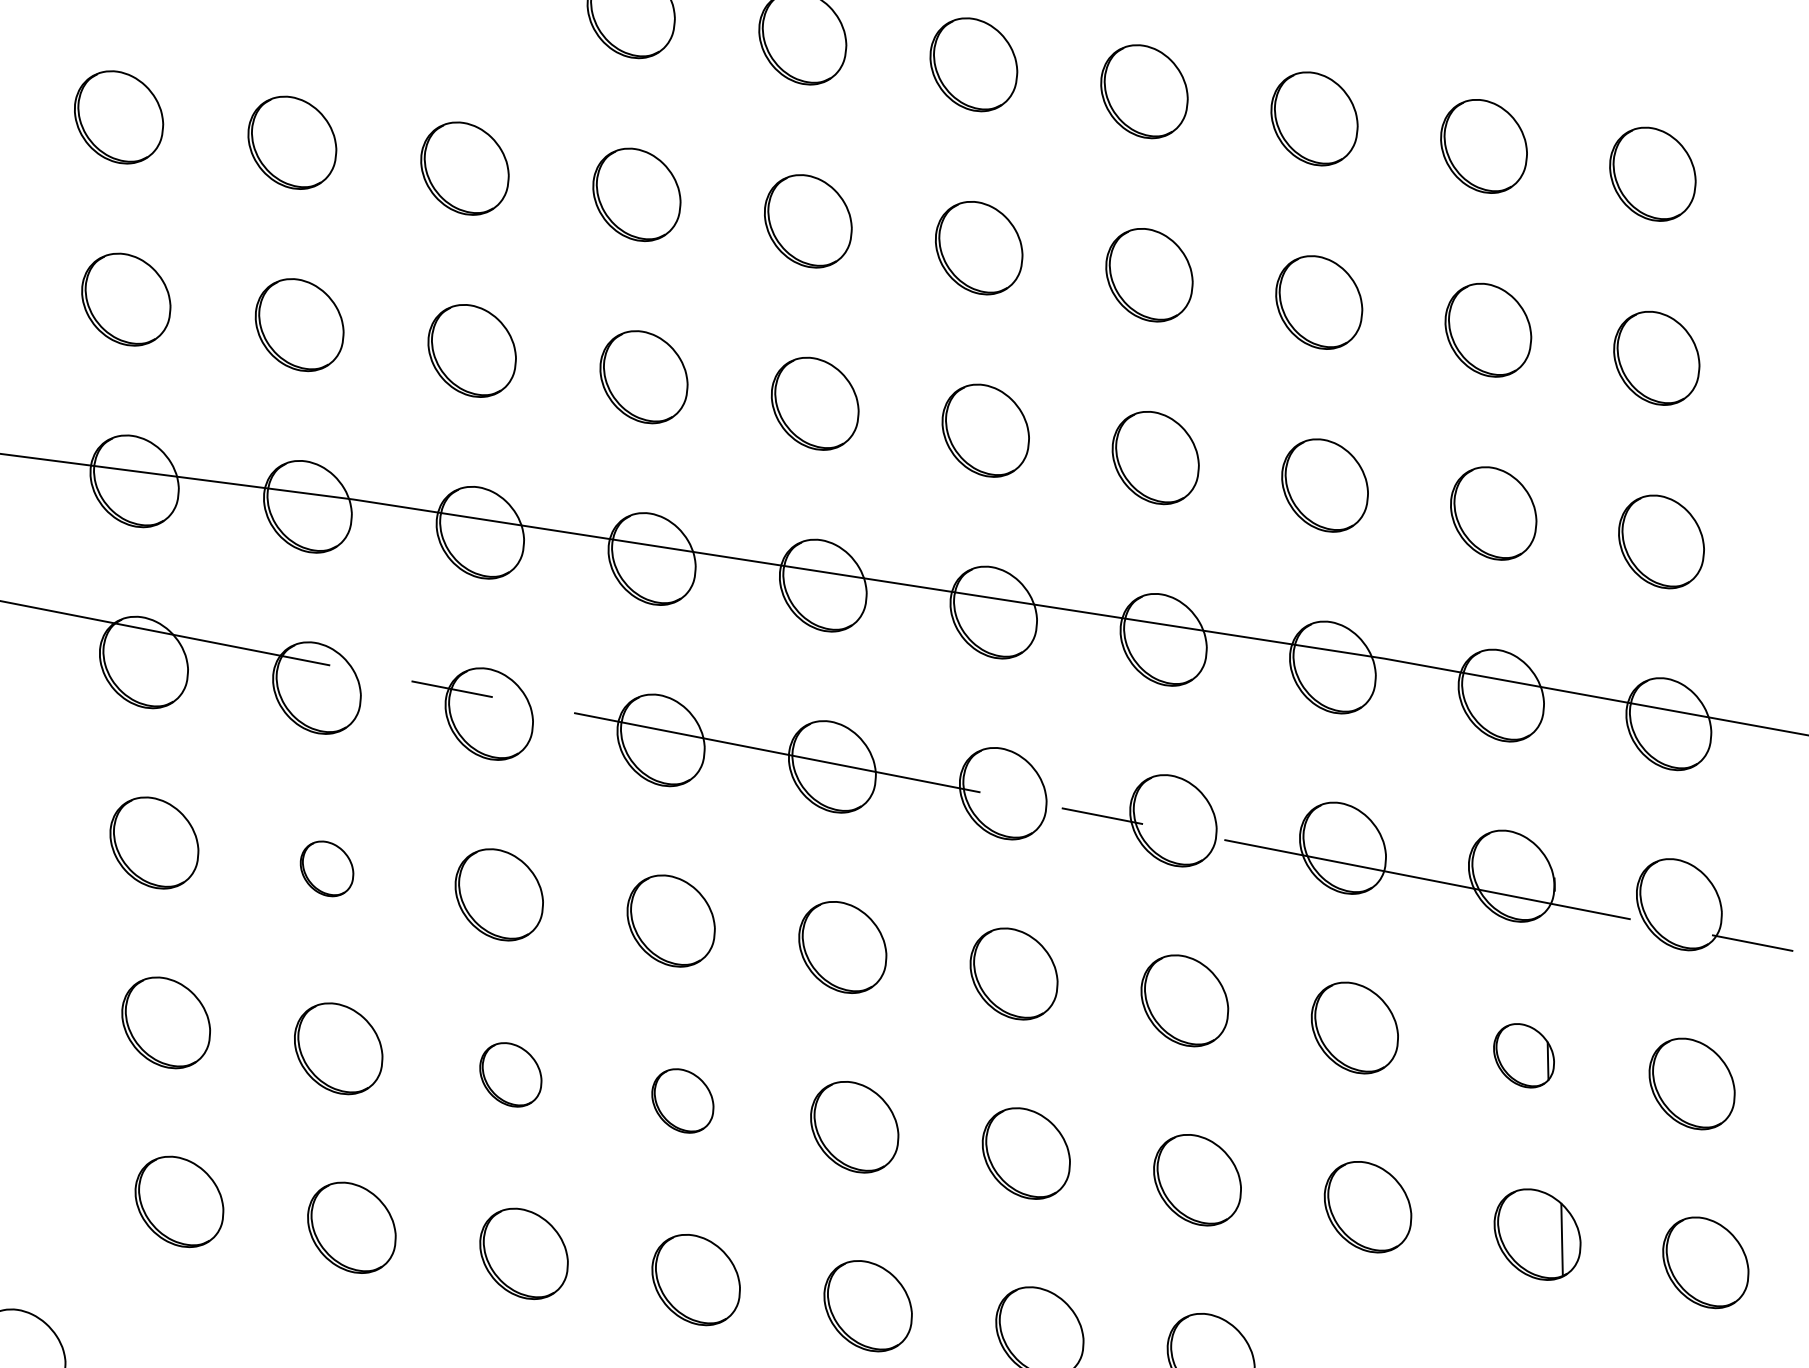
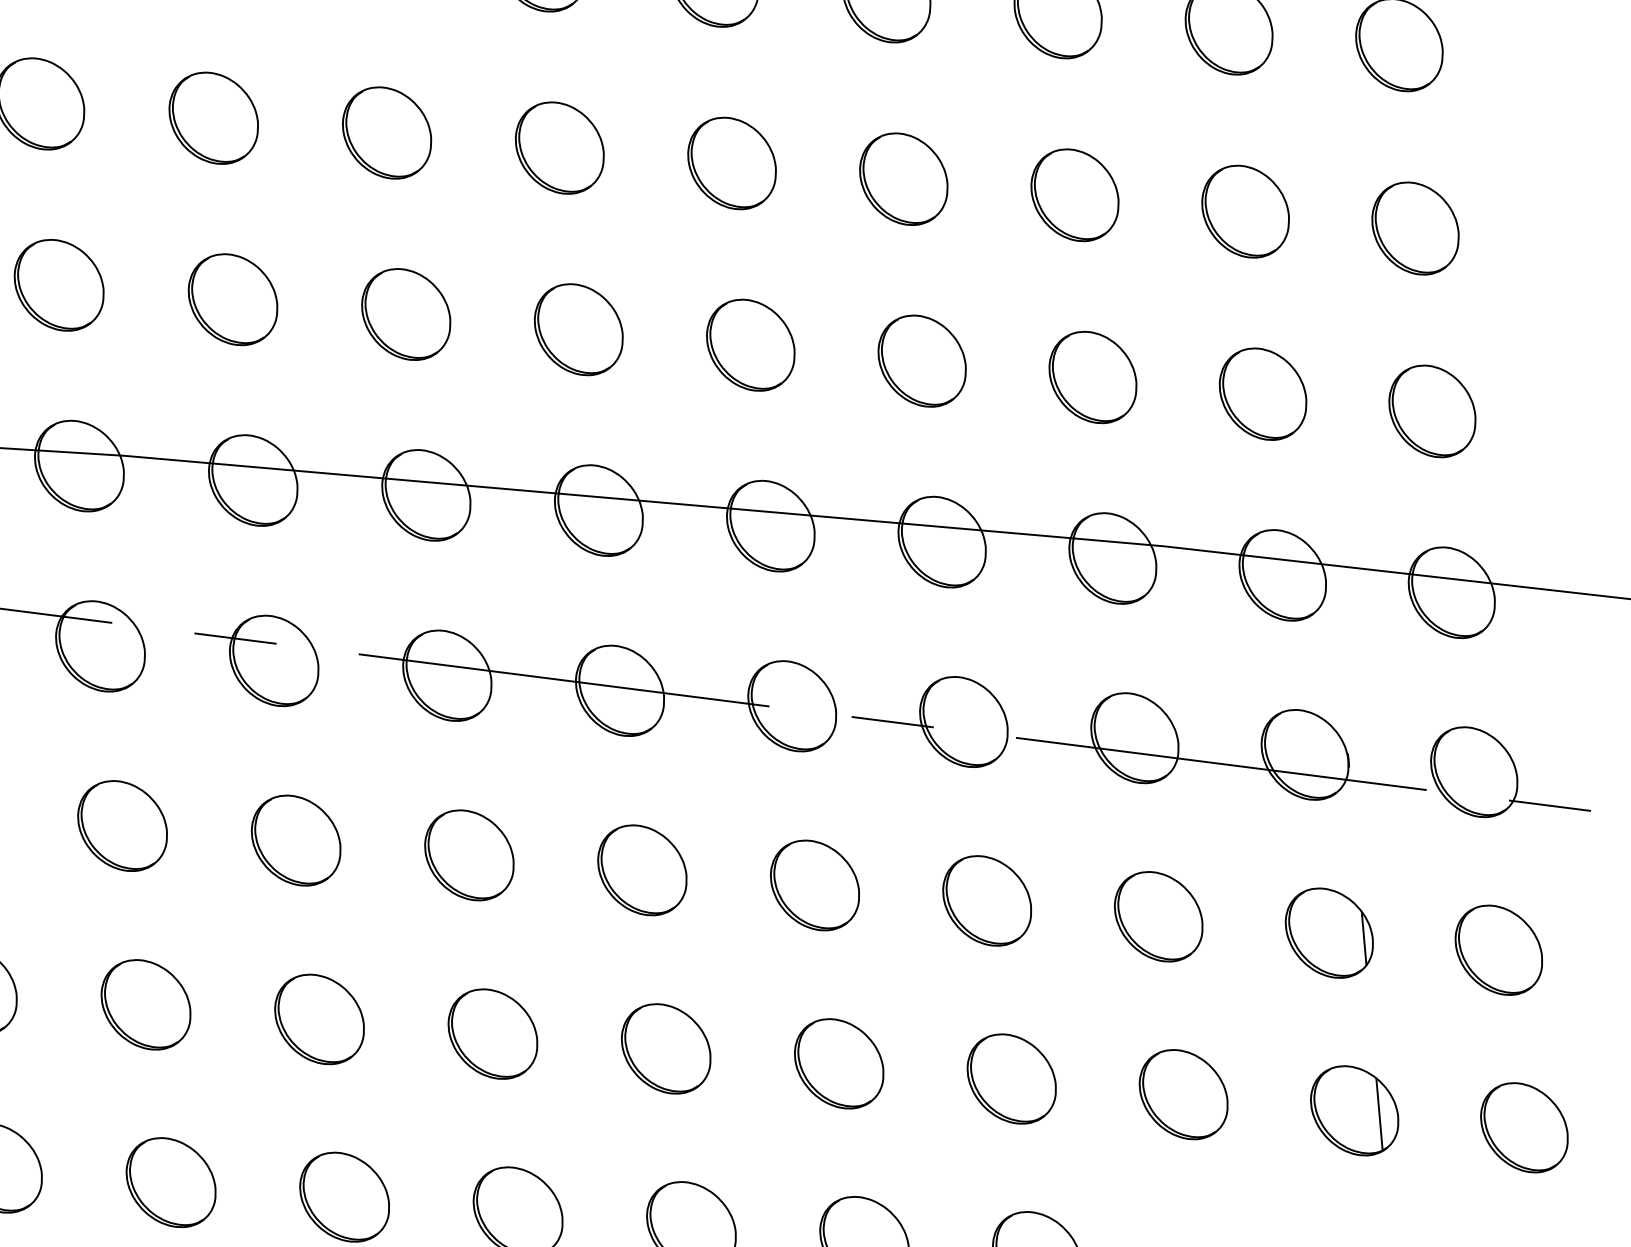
part: (326, 868) -> (122, 825), size x1.67
part: (1523, 1055) -> (1328, 933), size x1.43
part: (510, 1074) -> (319, 1019), size x1.43
part: (682, 1100) -> (492, 1033), size x1.43

